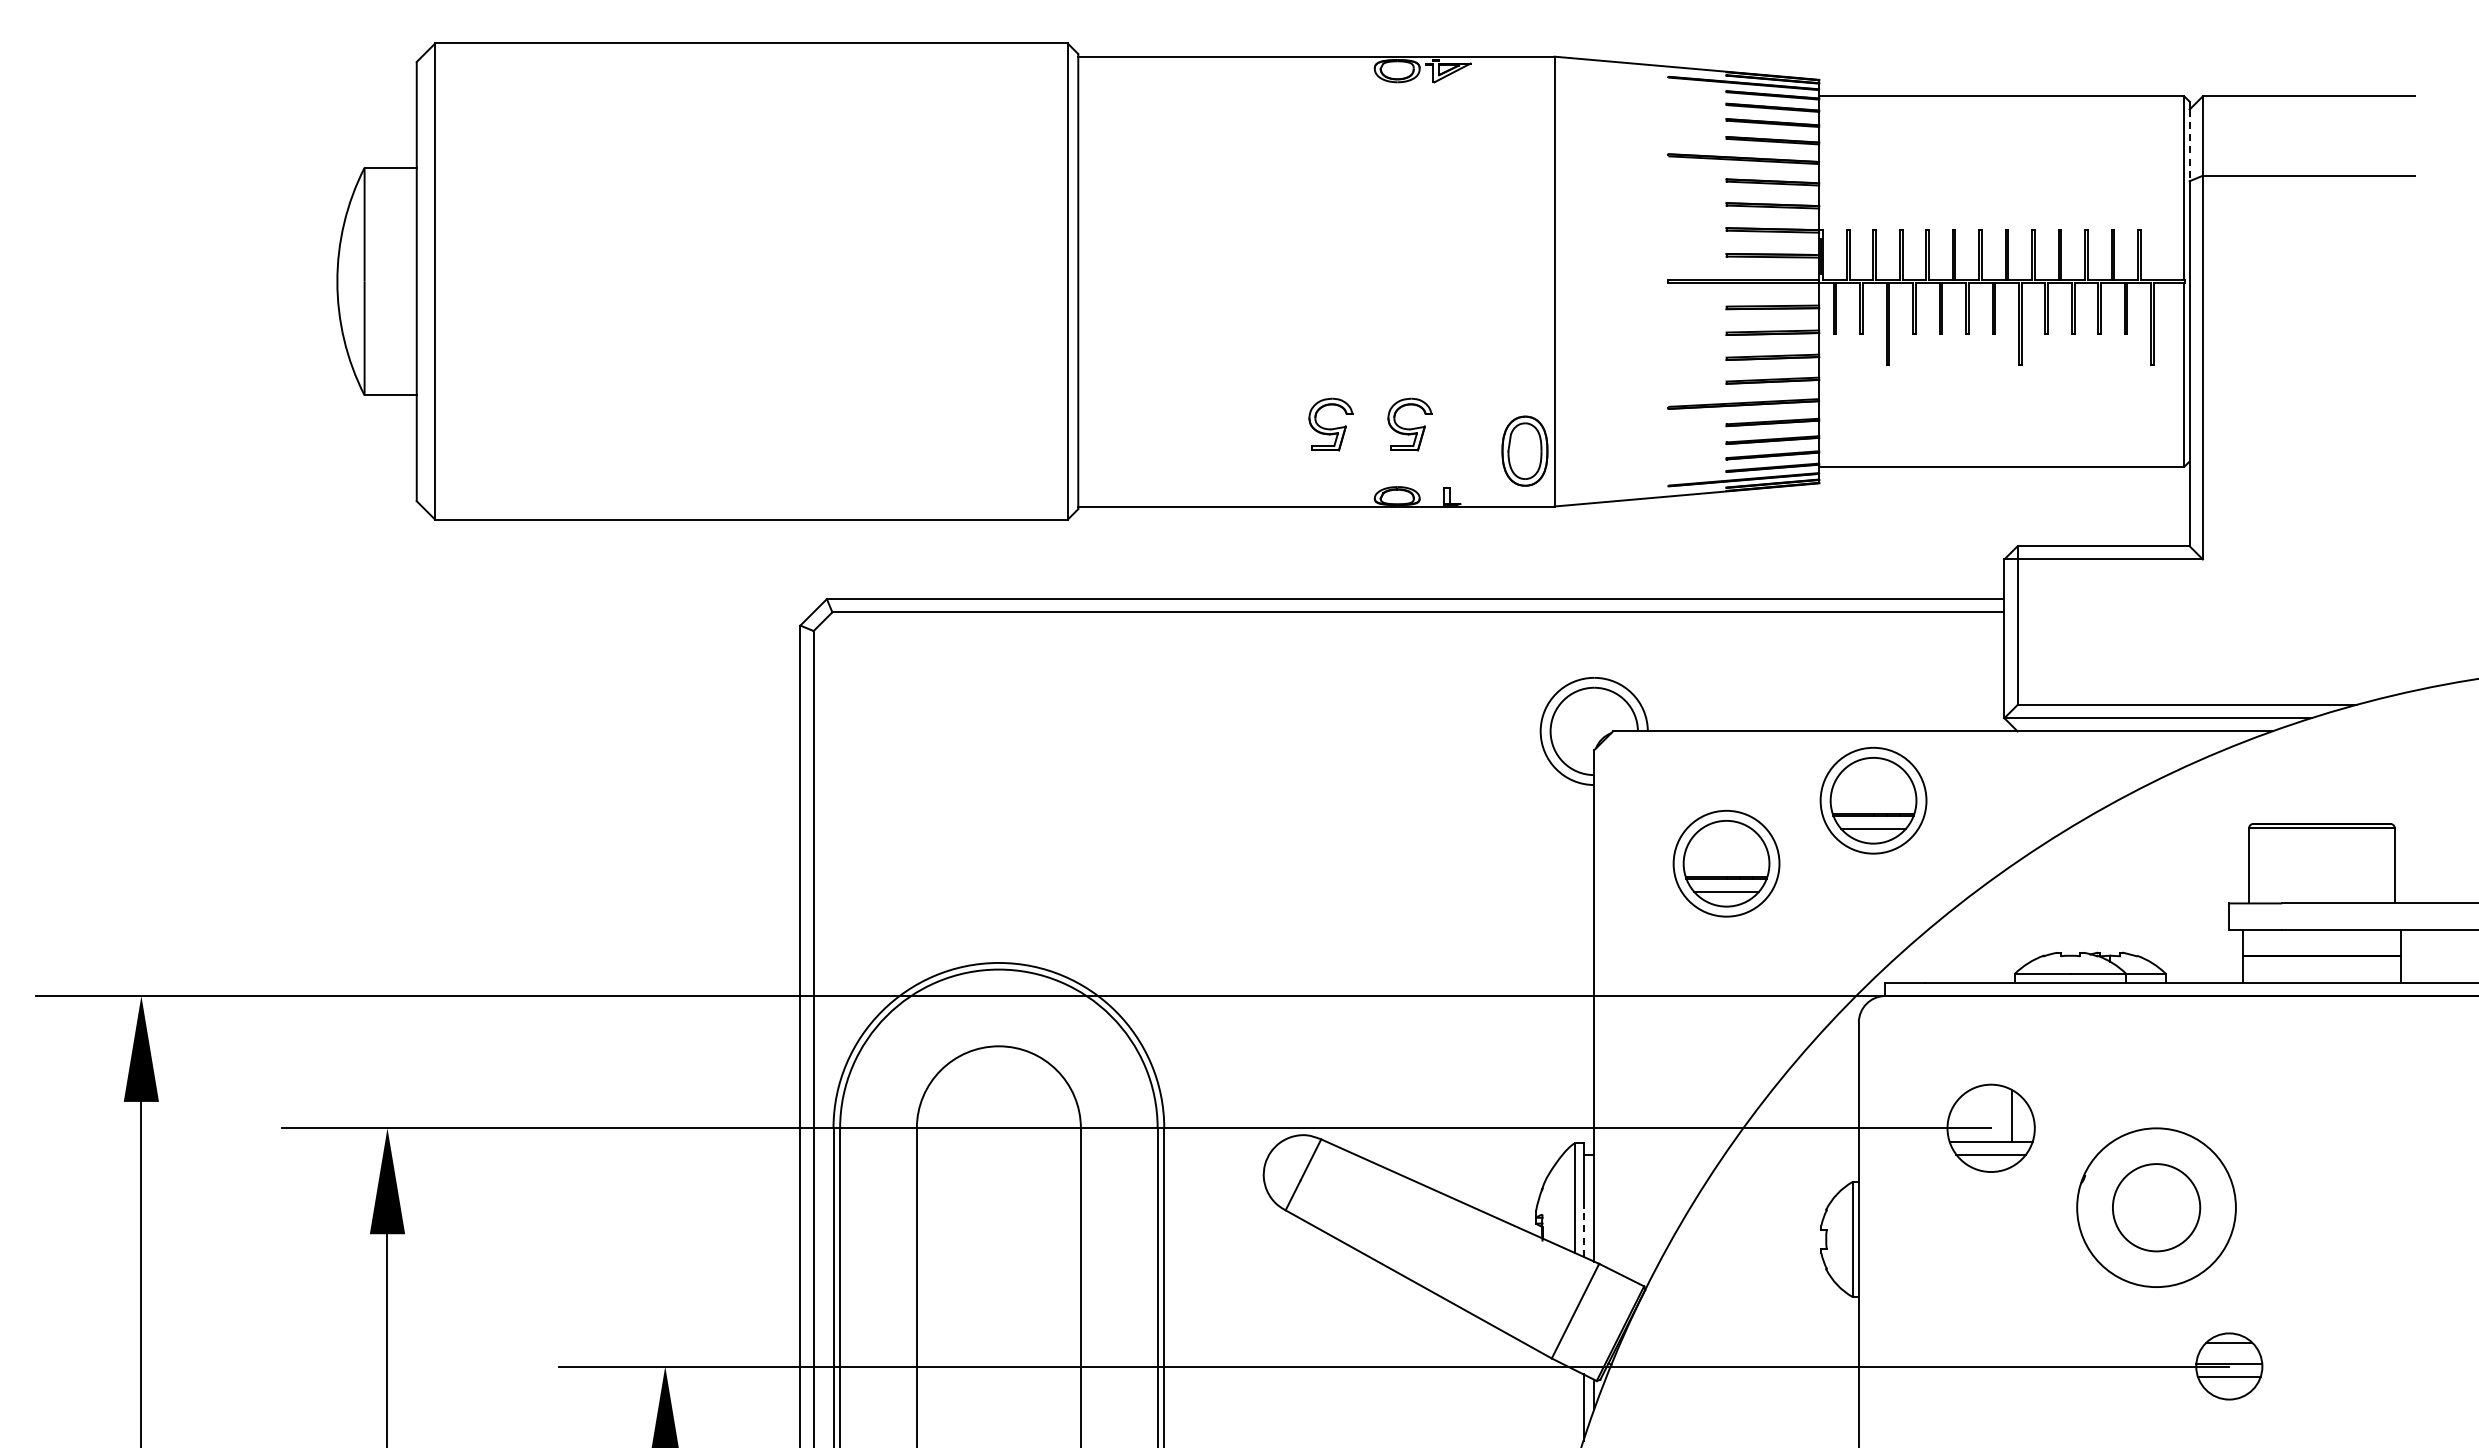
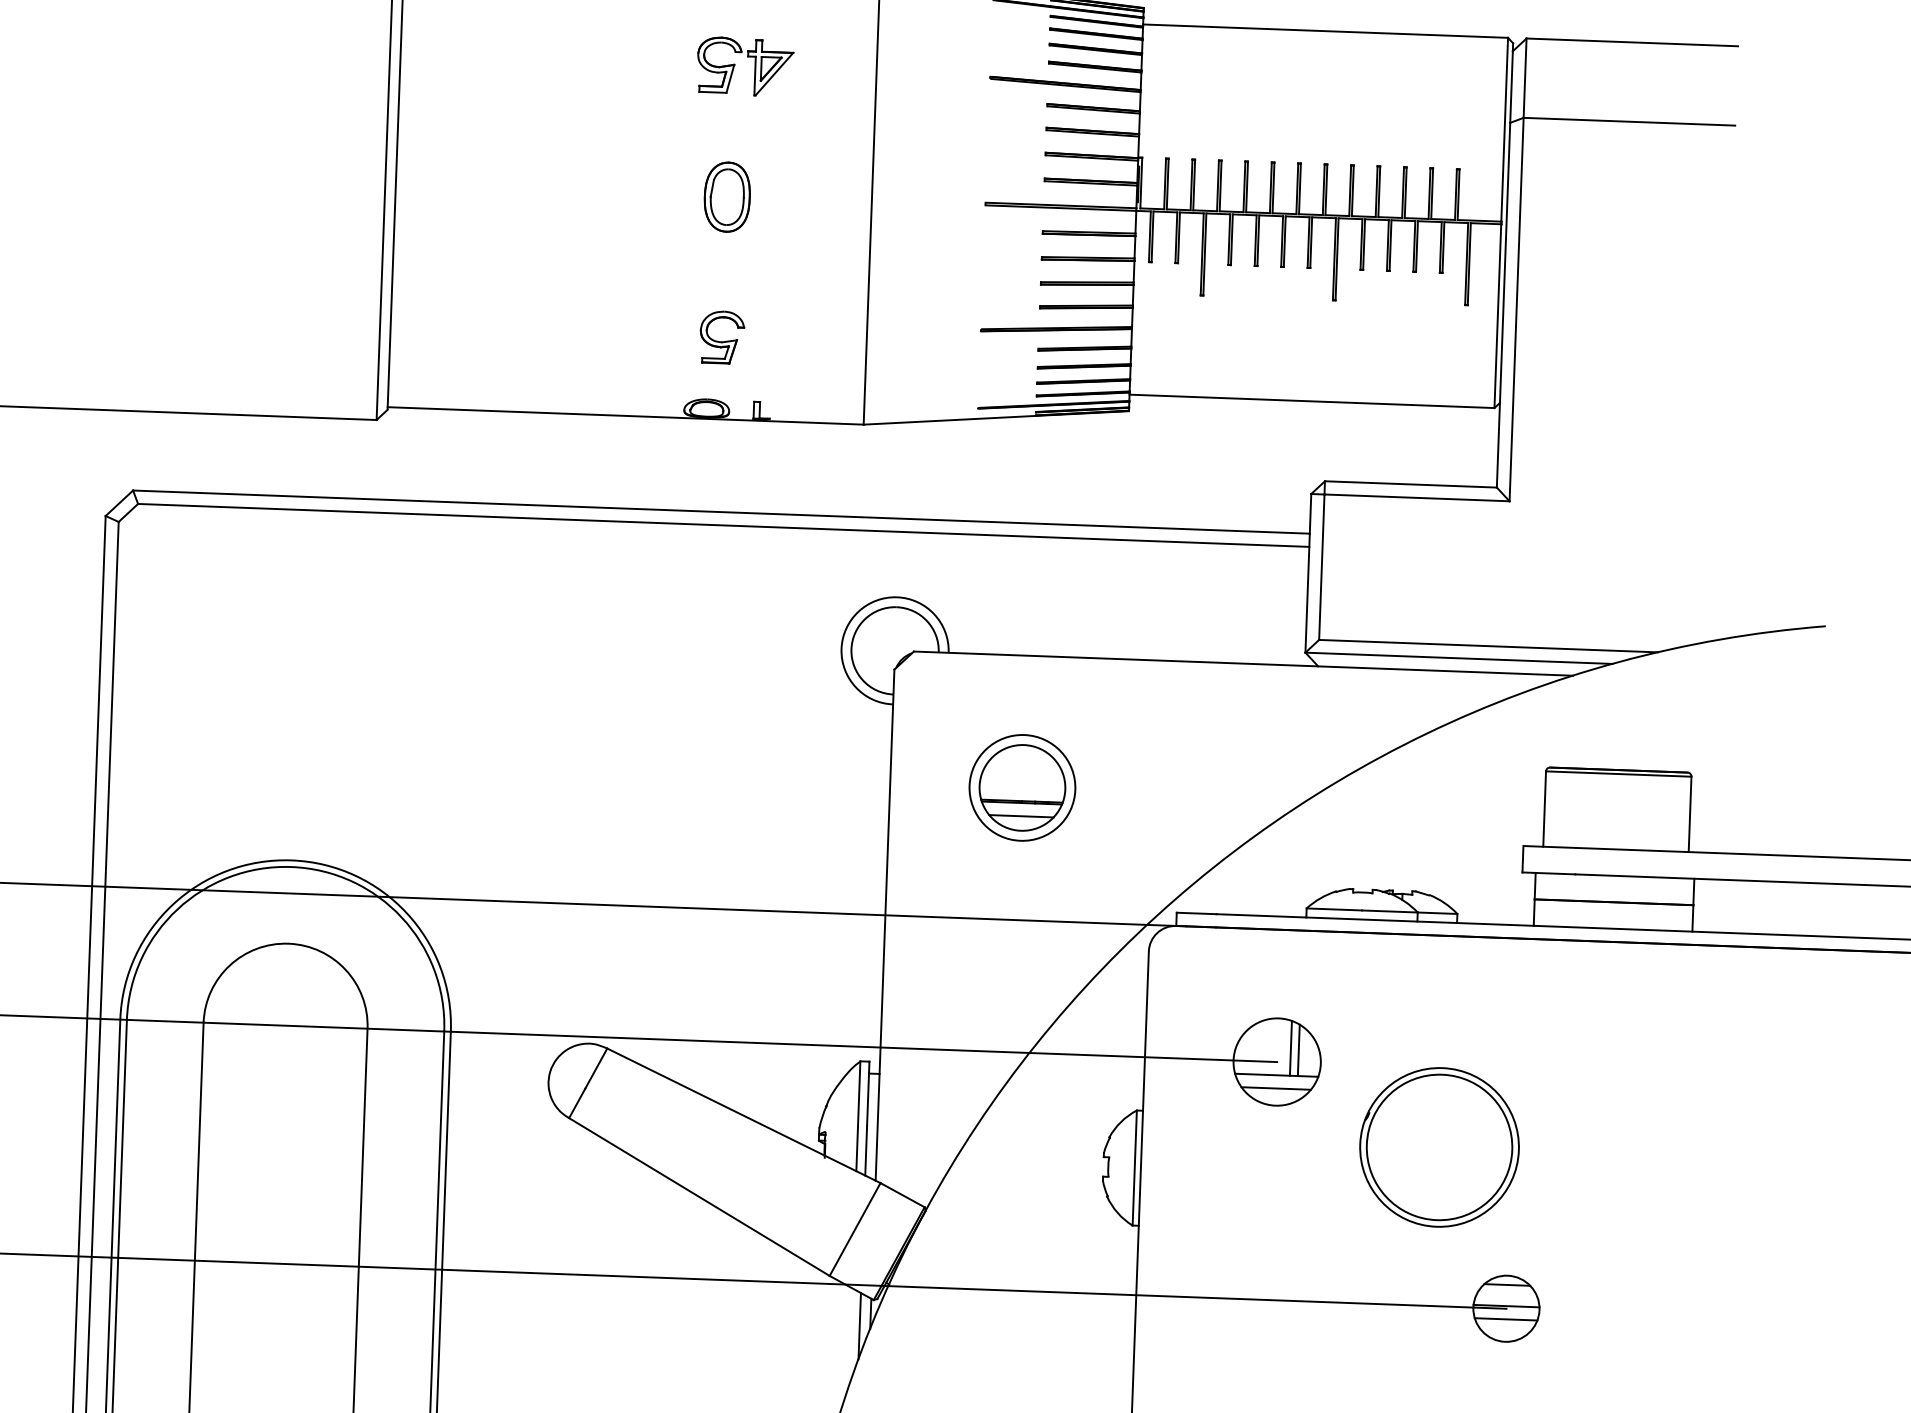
line: (2189, 145) -> (1511, 87), dashed -> solid
part: (1413, 152) -> (735, 65), added
part: (1330, 424) -> (642, 334), removed
part: (1524, 450) -> (726, 196), moved
part: (1873, 800) -> (1171, 730), removed
line: (2004, 1113) -> (1291, 1047), added
circle: (2156, 1207) -> (1439, 1147), size x1.67
line: (1583, 1232) -> (865, 1151), dashed -> solid

